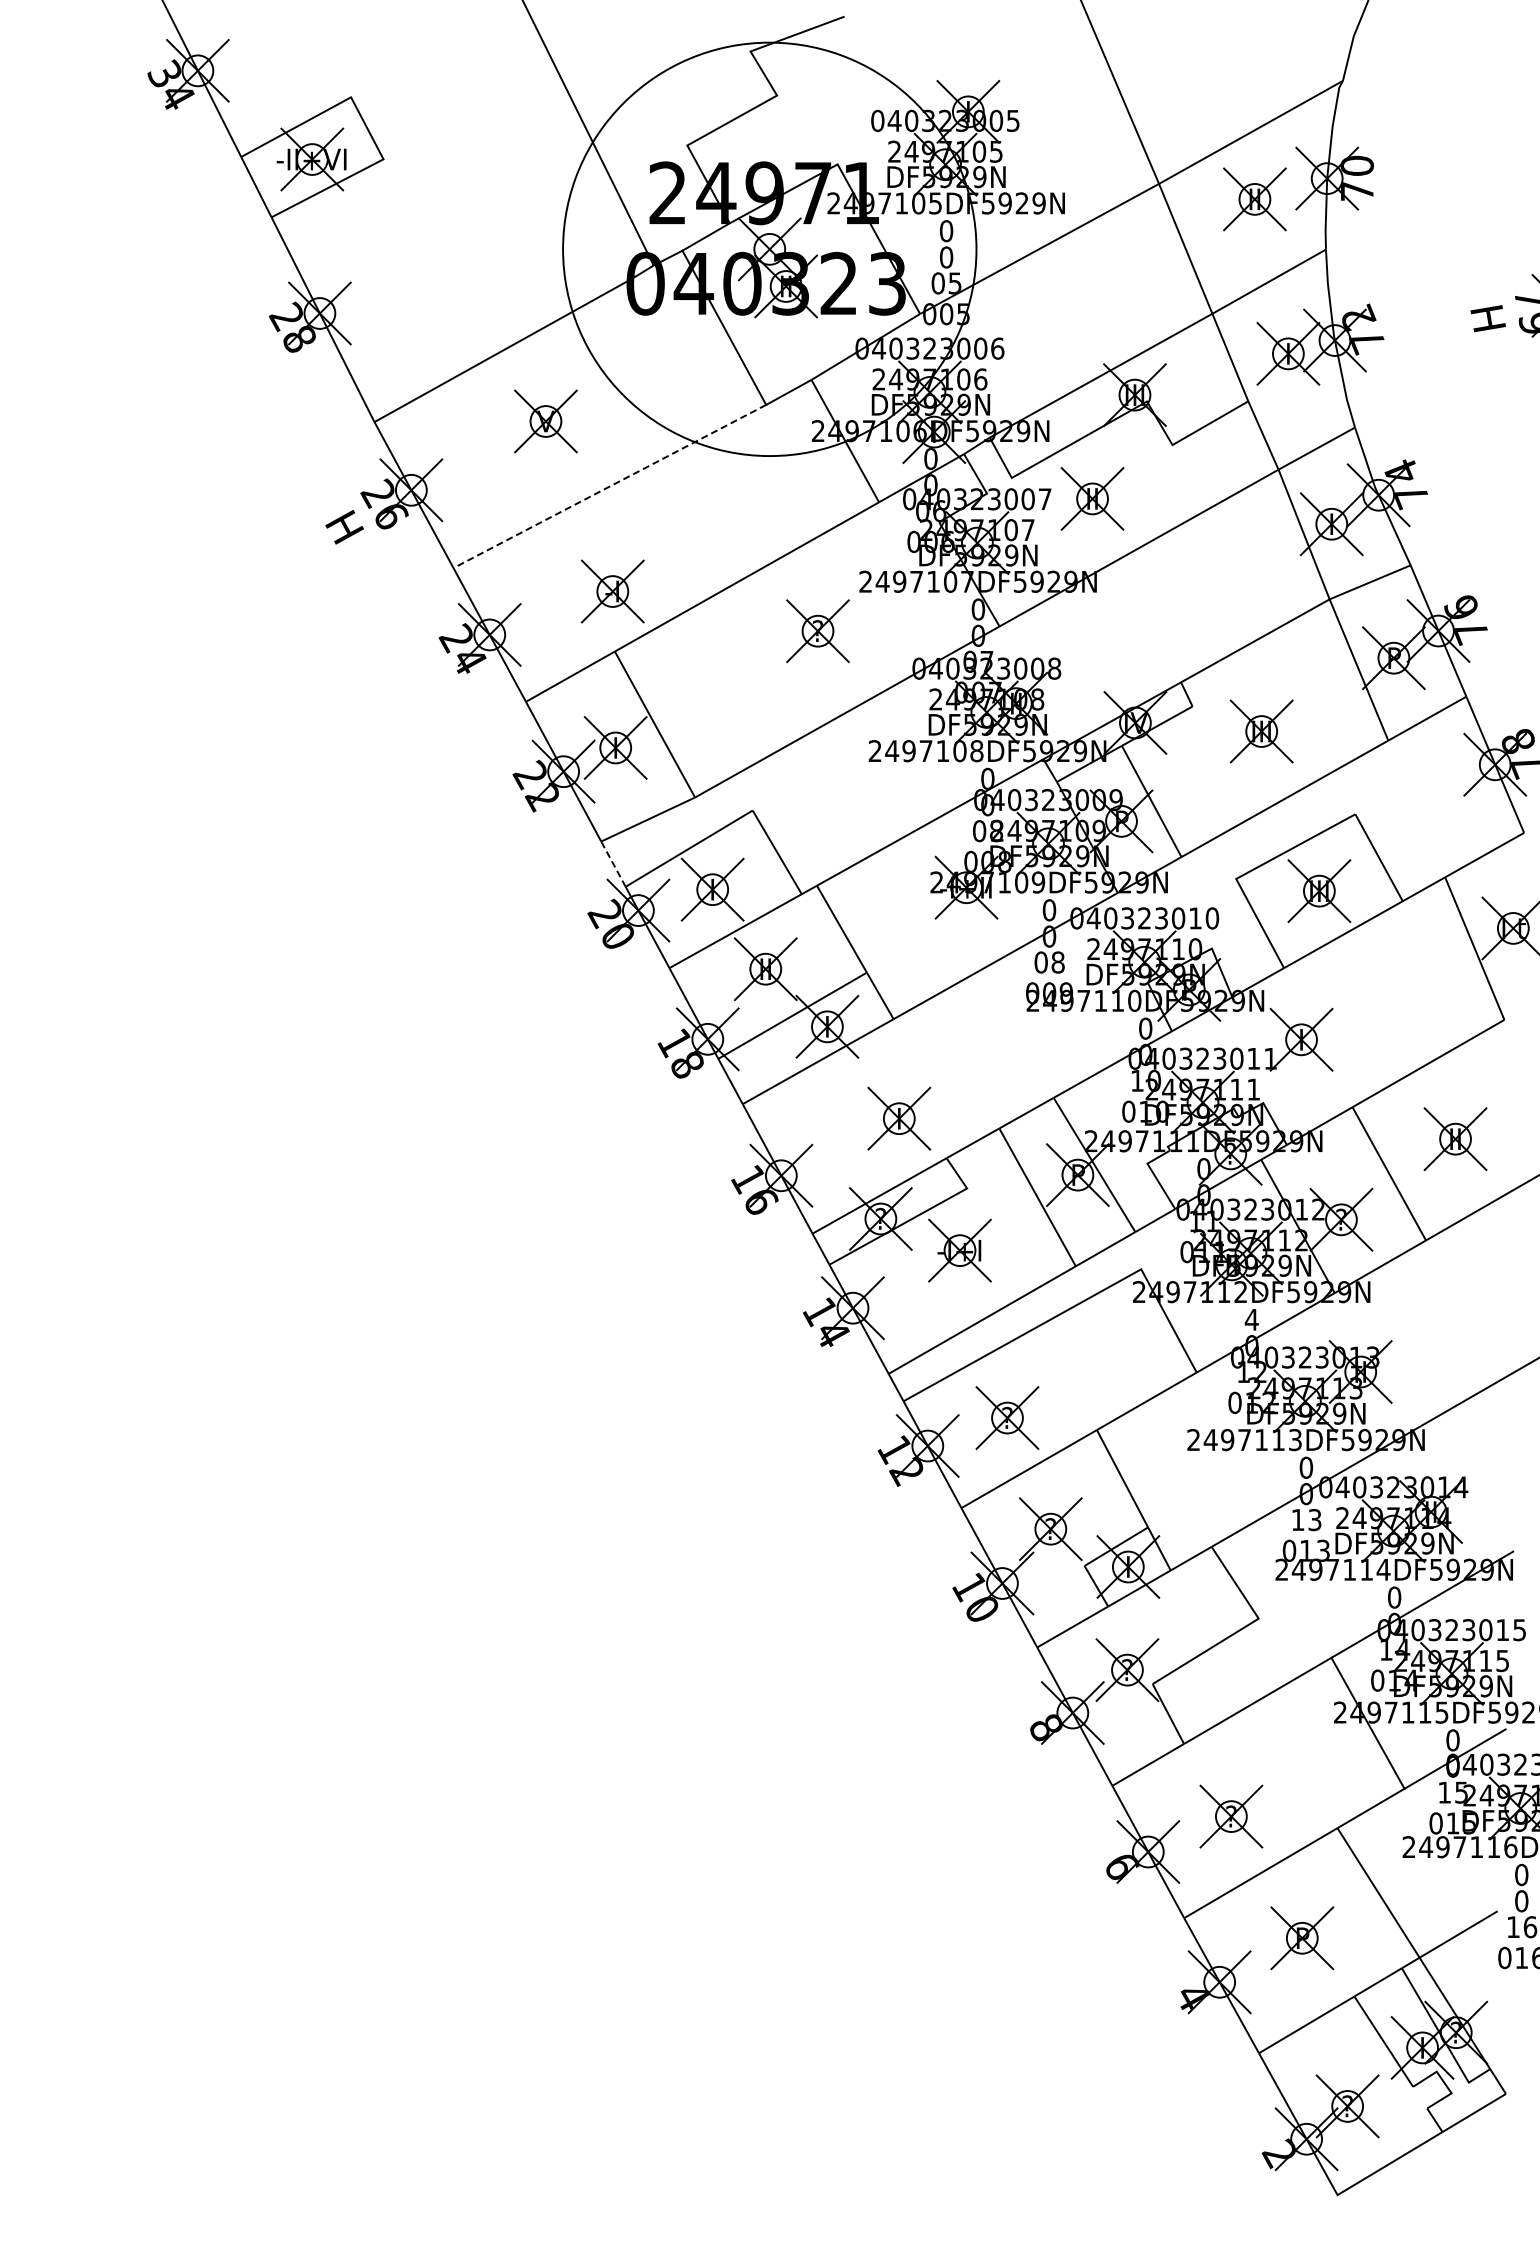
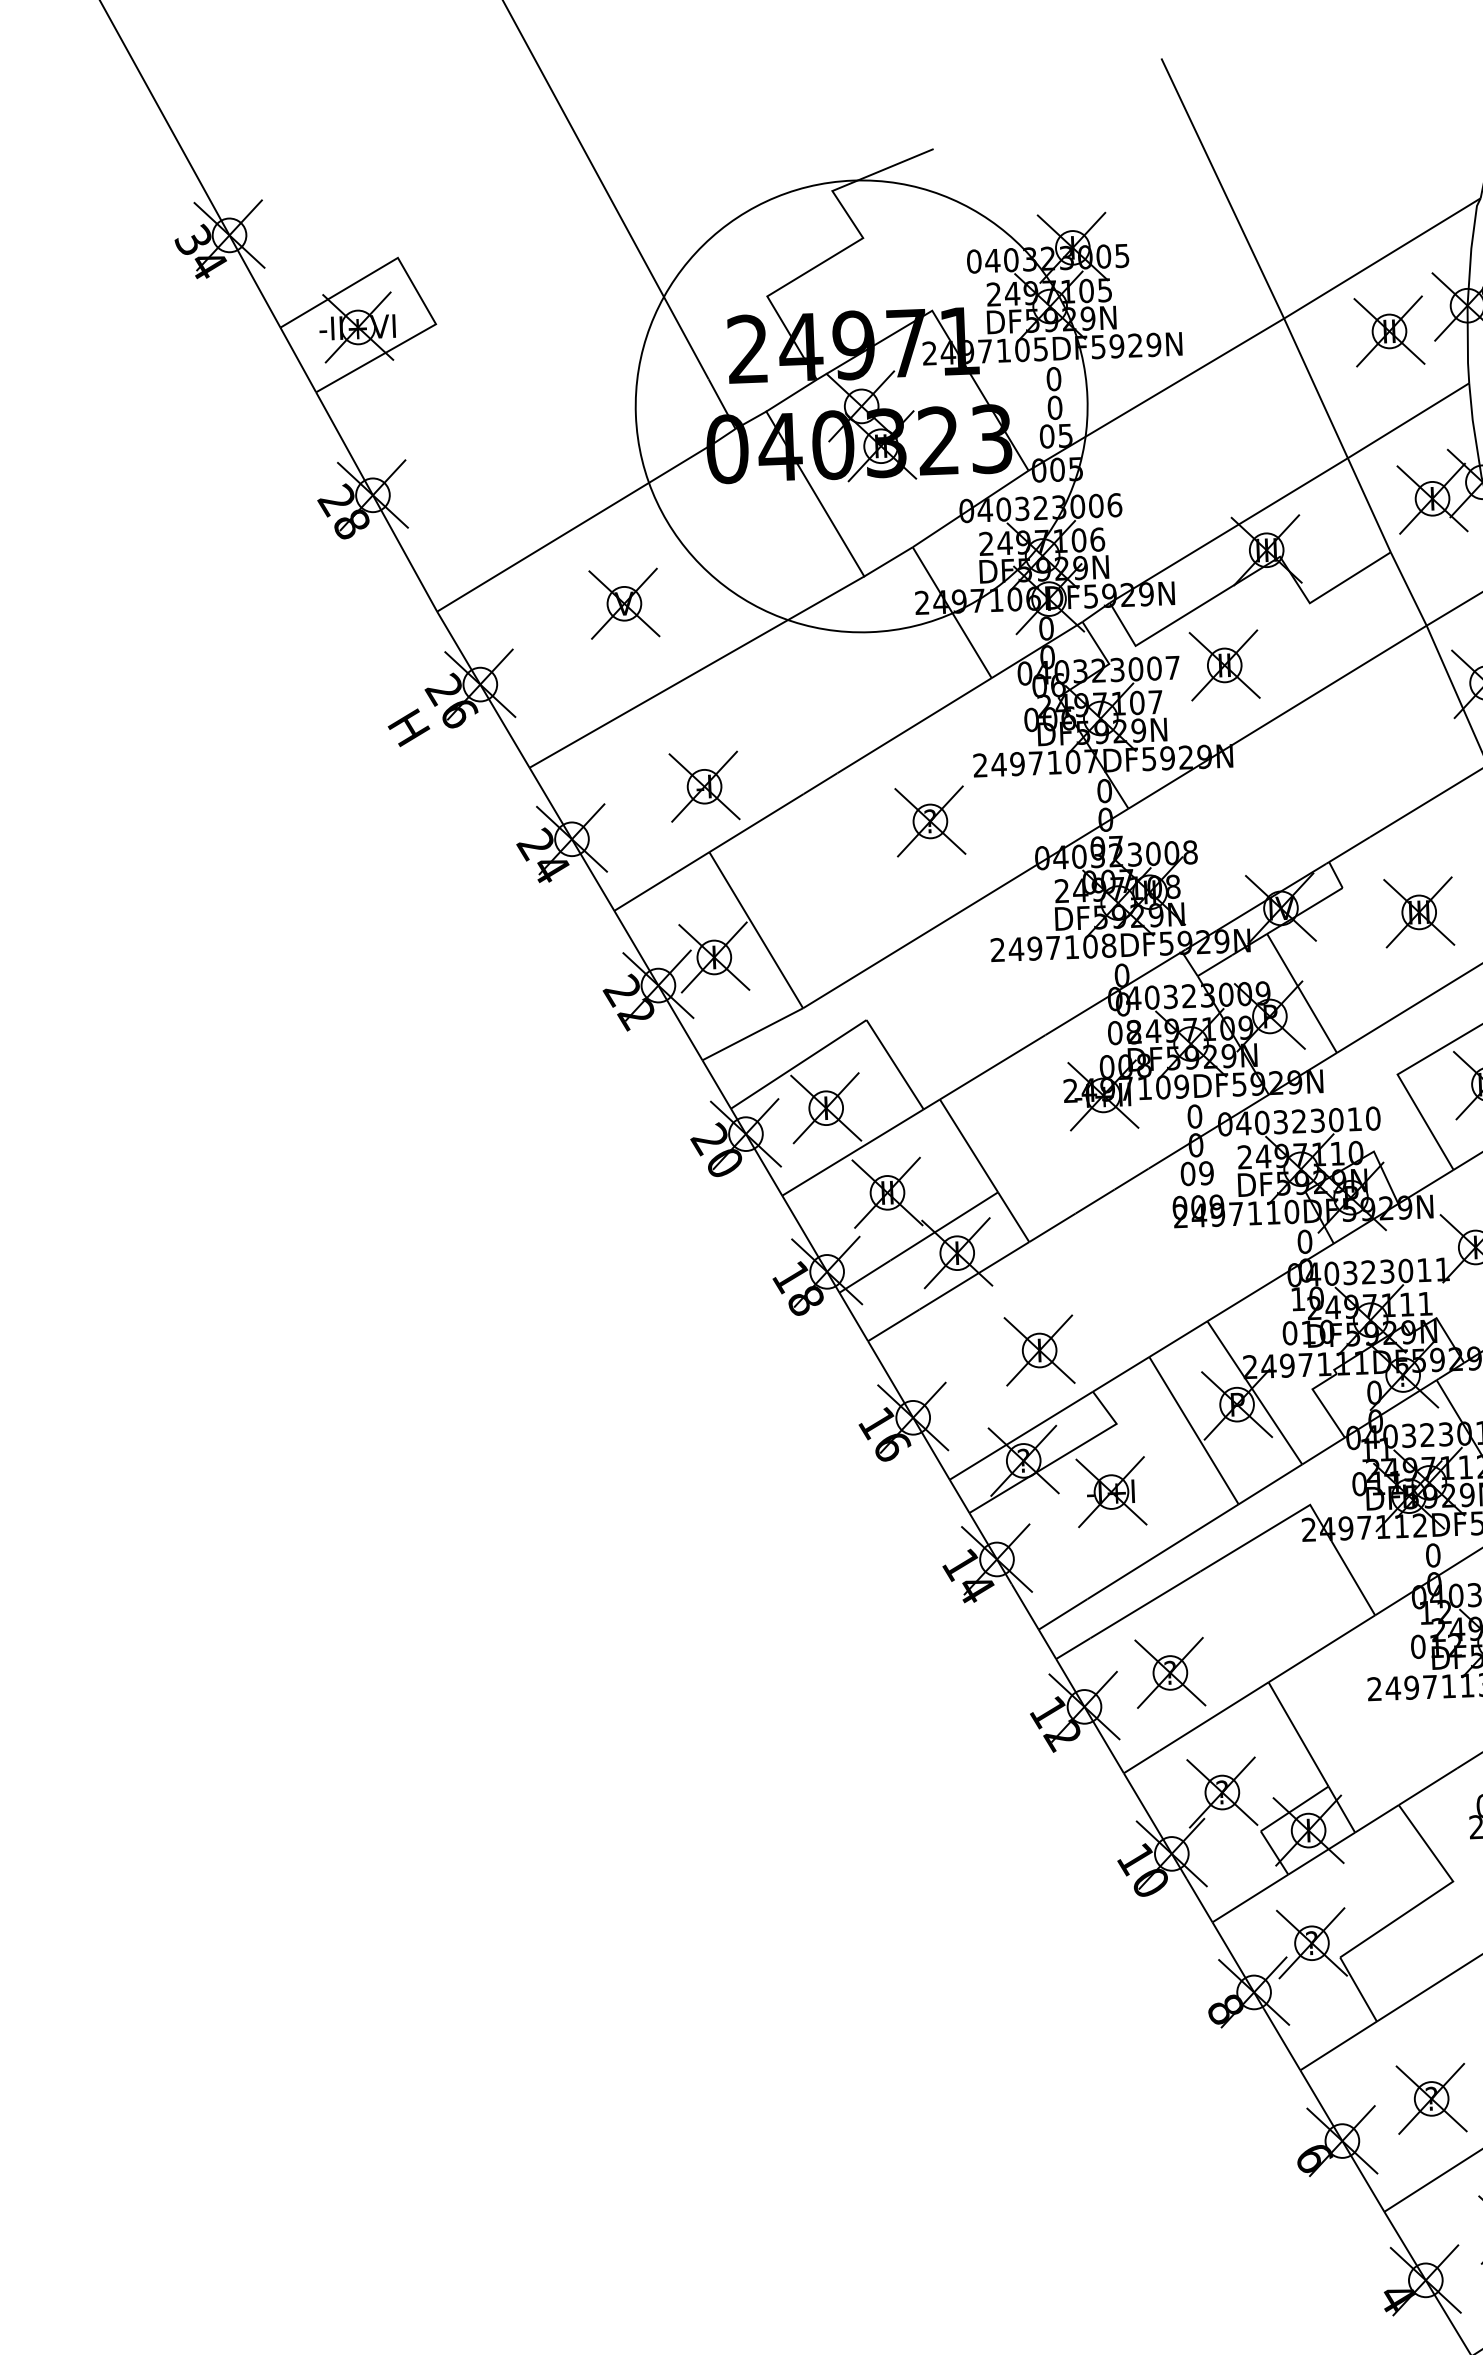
line: (609, 486) -> (696, 672), dashed -> solid
line: (613, 864) -> (716, 1084), dashed -> solid
text: (1057, 962) -> (1205, 1173), 08 -> 09
text: (1251, 1319) -> (1432, 1555), 4 -> 0

